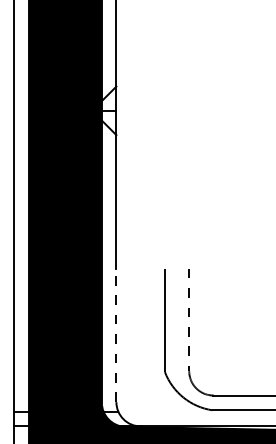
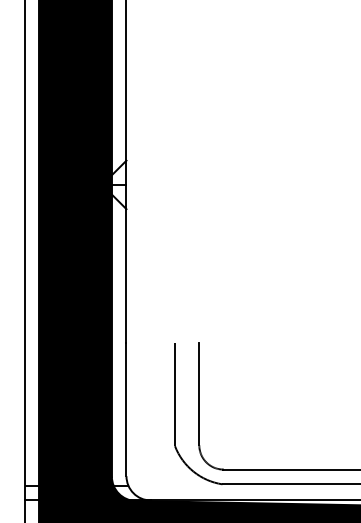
line: (189, 320) -> (199, 394), dashed -> solid
line: (116, 335) -> (126, 409), dashed -> solid

